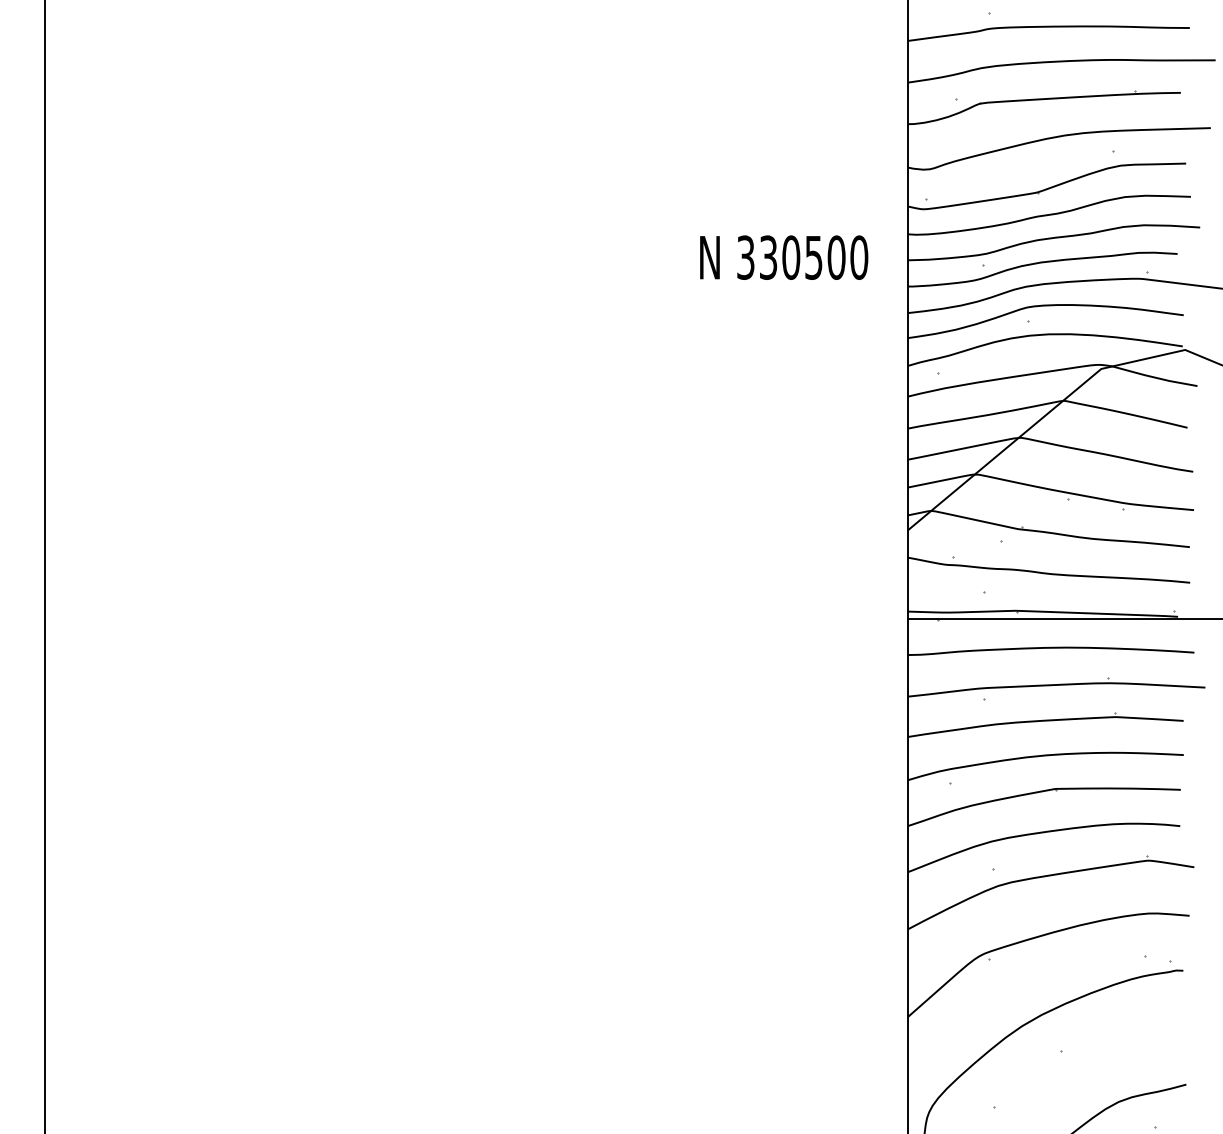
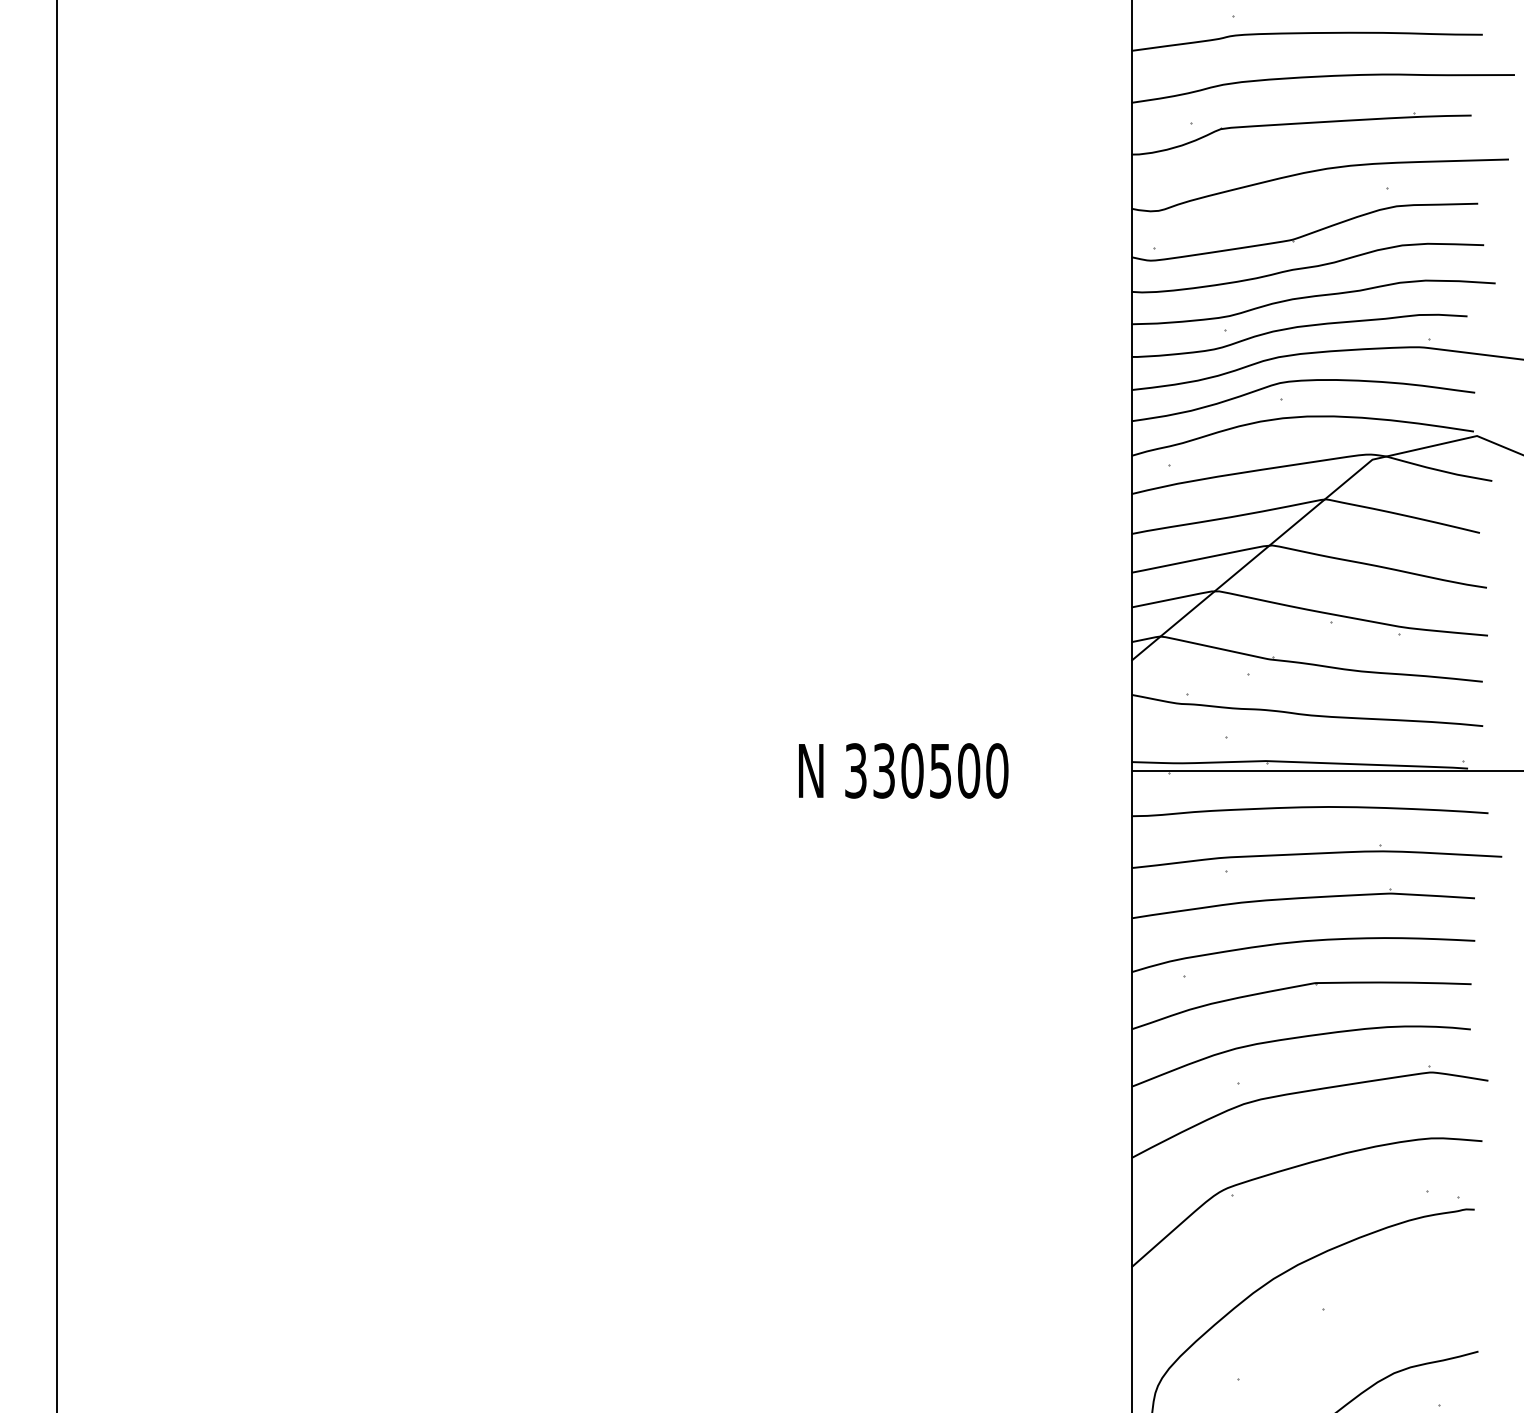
text: (784, 257) -> (904, 770), moved

